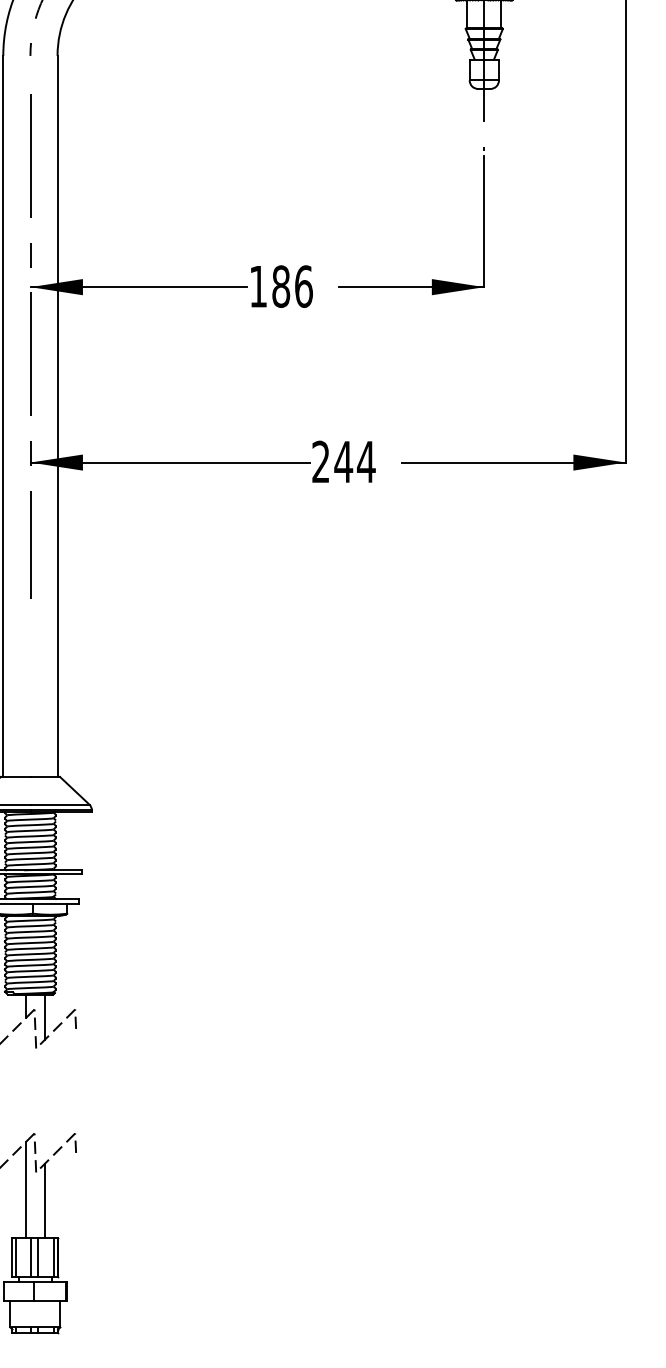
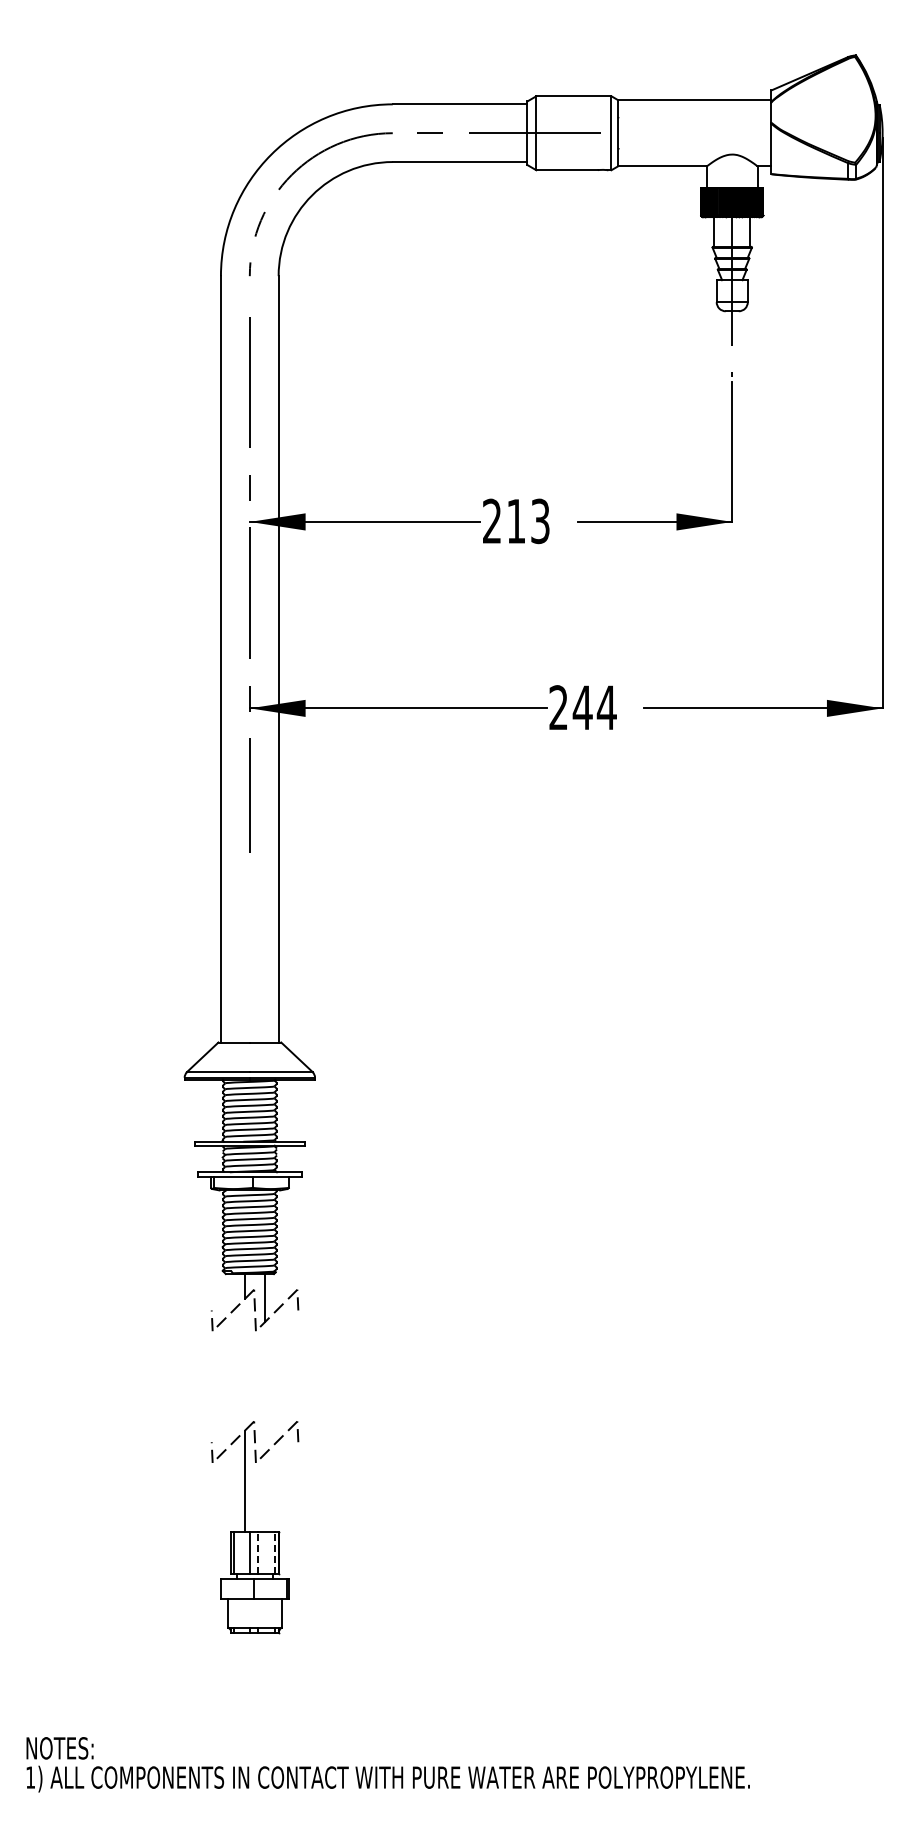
text: (281, 286) -> (516, 521), 186 -> 213
line: (45, 1200) -> (265, 1492), removed
line: (38, 1257) -> (258, 1553), solid -> dashed
line: (53, 1257) -> (274, 1553), solid -> dashed

